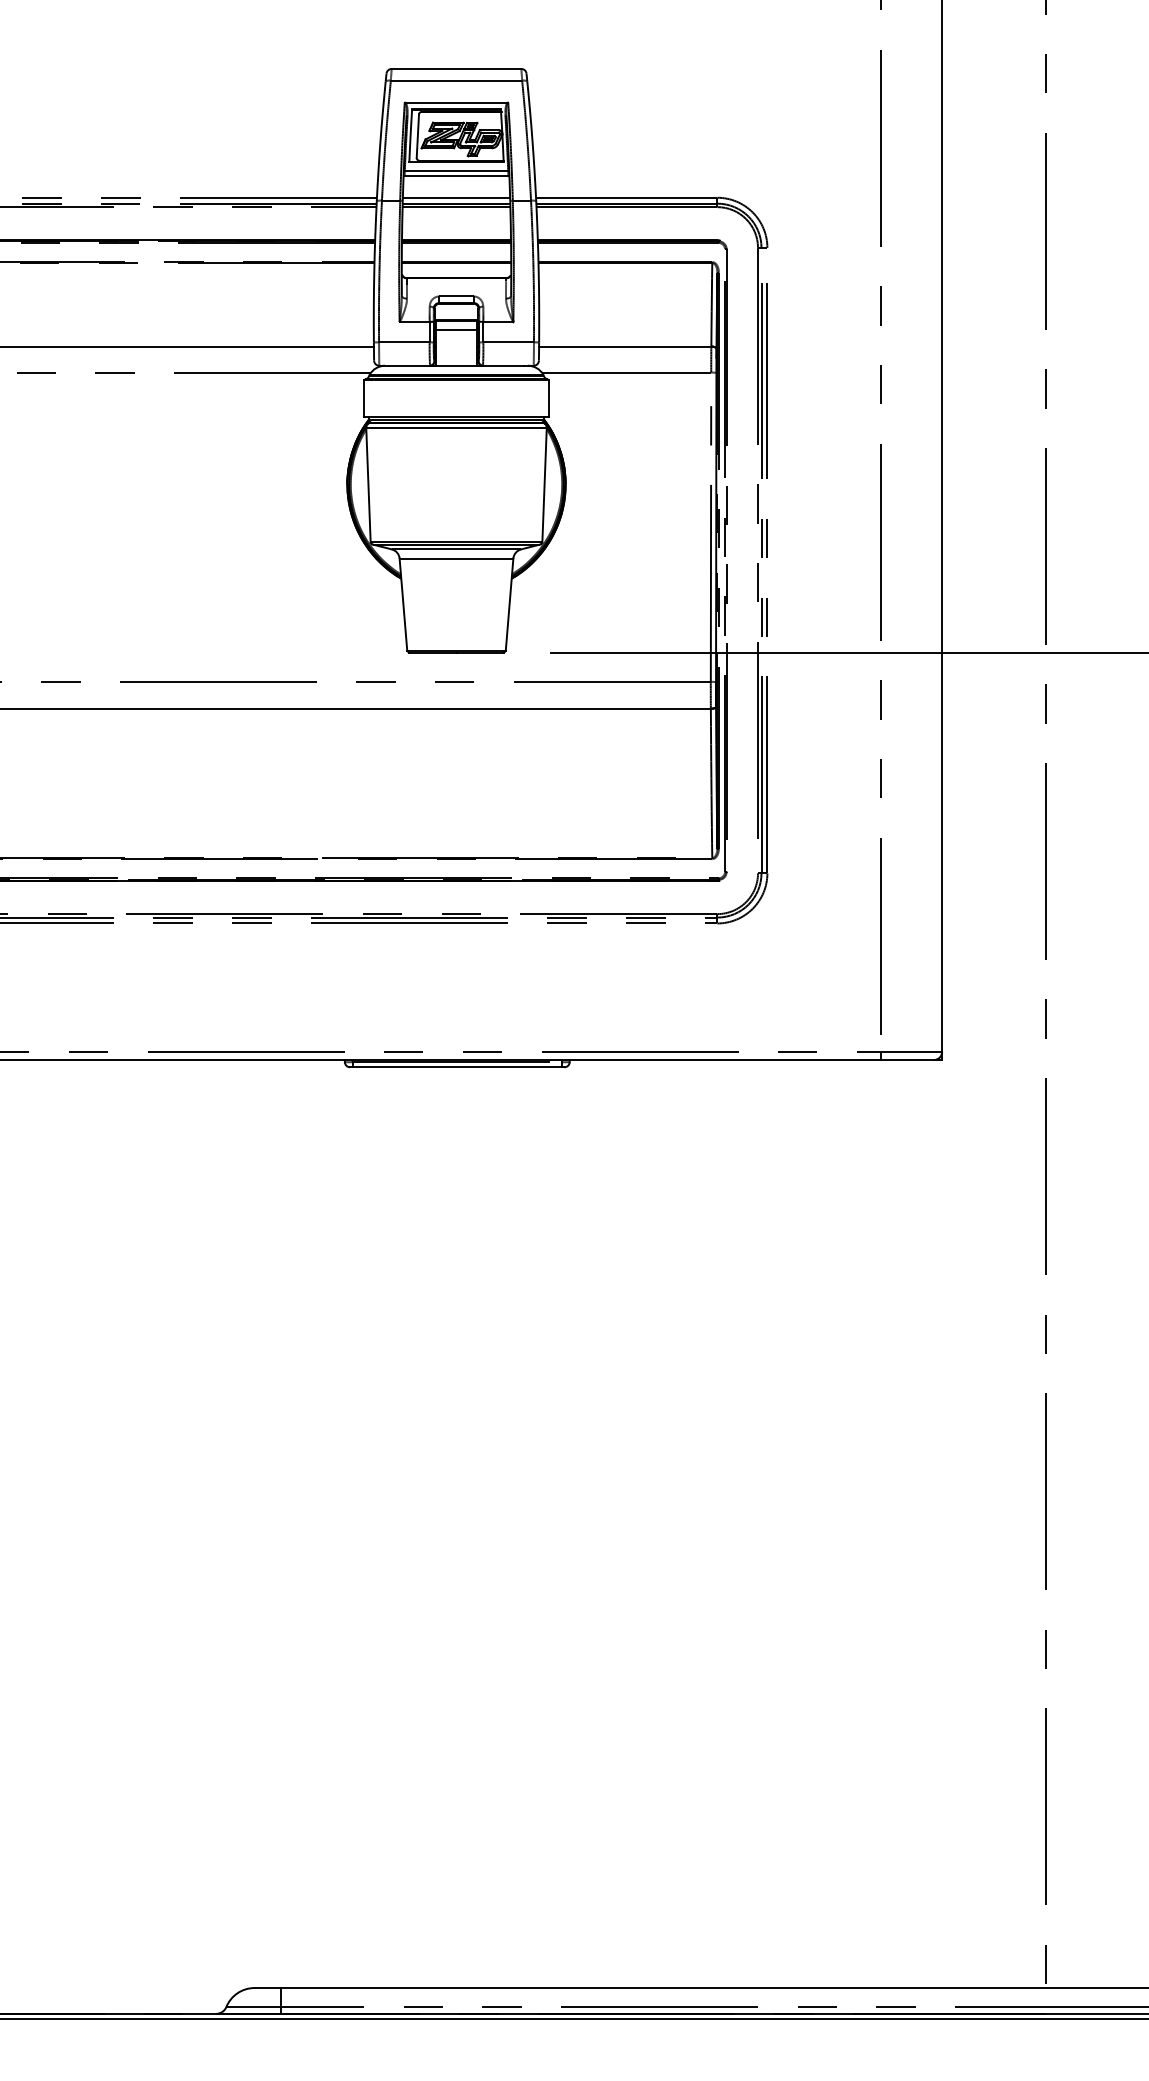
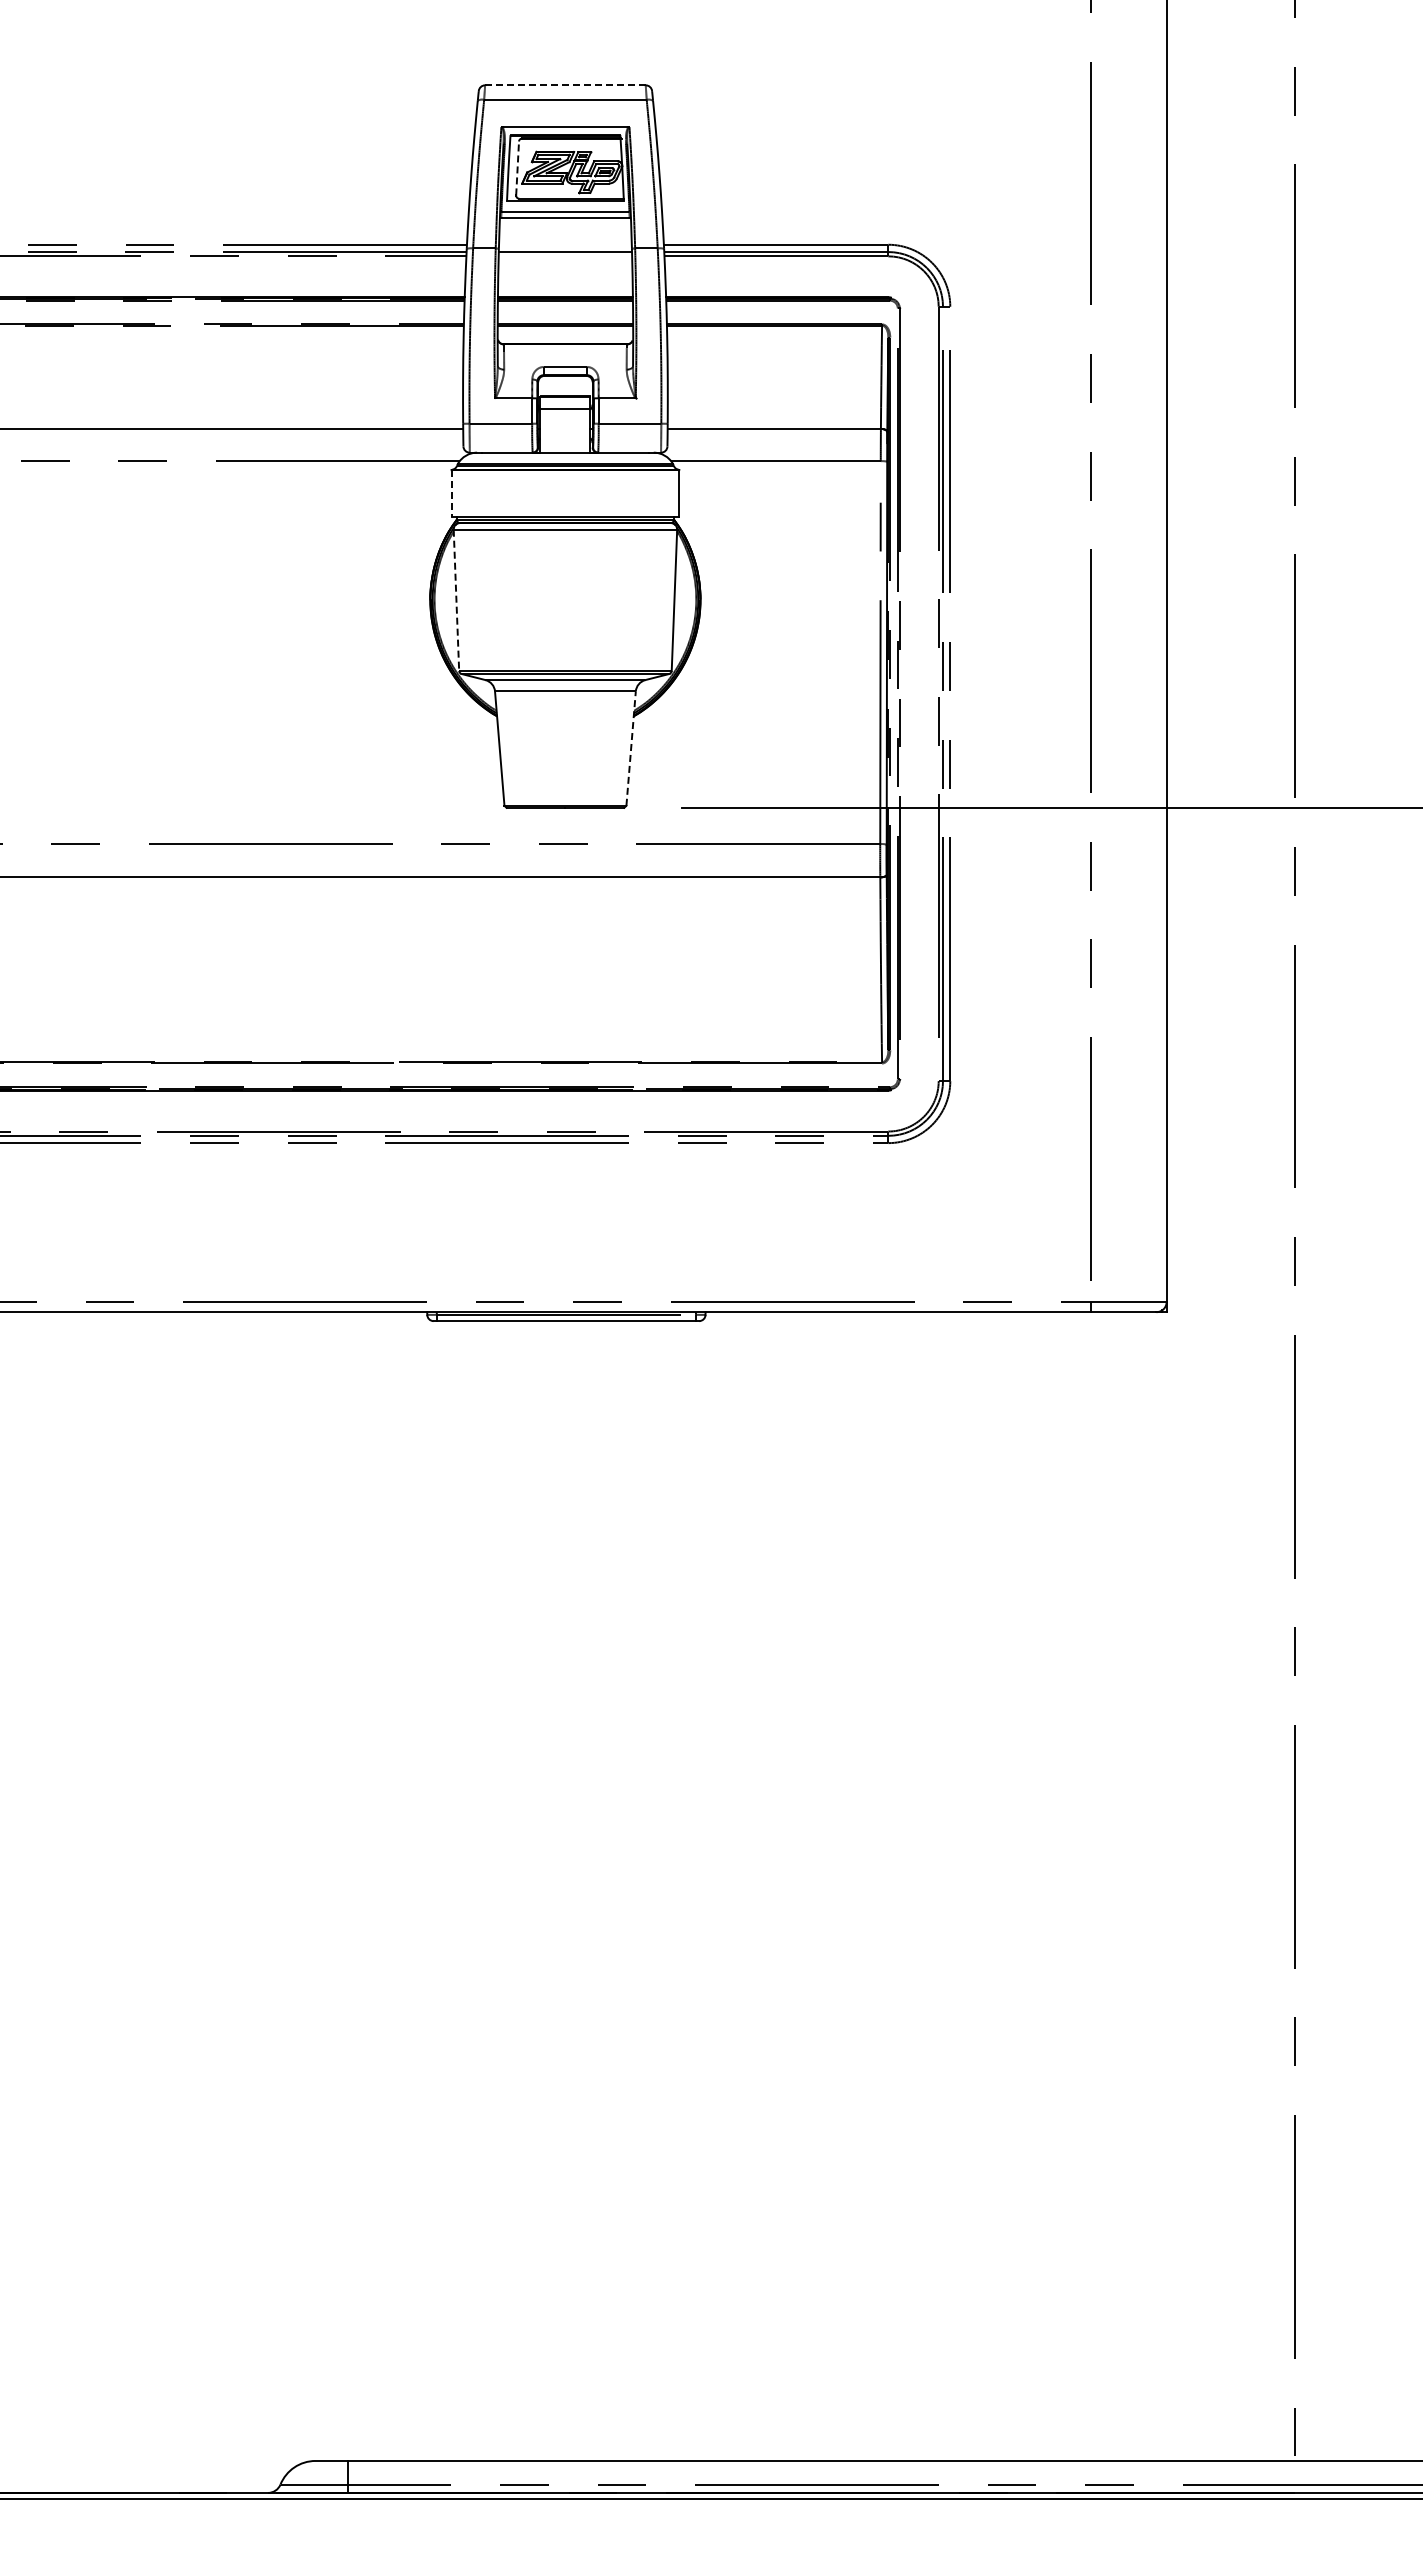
line: (455, 69) -> (564, 85), solid -> dashed
line: (417, 136) -> (517, 168), solid -> dashed
line: (456, 197) -> (565, 244), removed
line: (456, 207) -> (565, 256), removed
line: (364, 398) -> (451, 493), solid -> dashed
line: (368, 485) -> (456, 600), solid -> dashed
line: (509, 604) -> (631, 748), solid -> dashed

